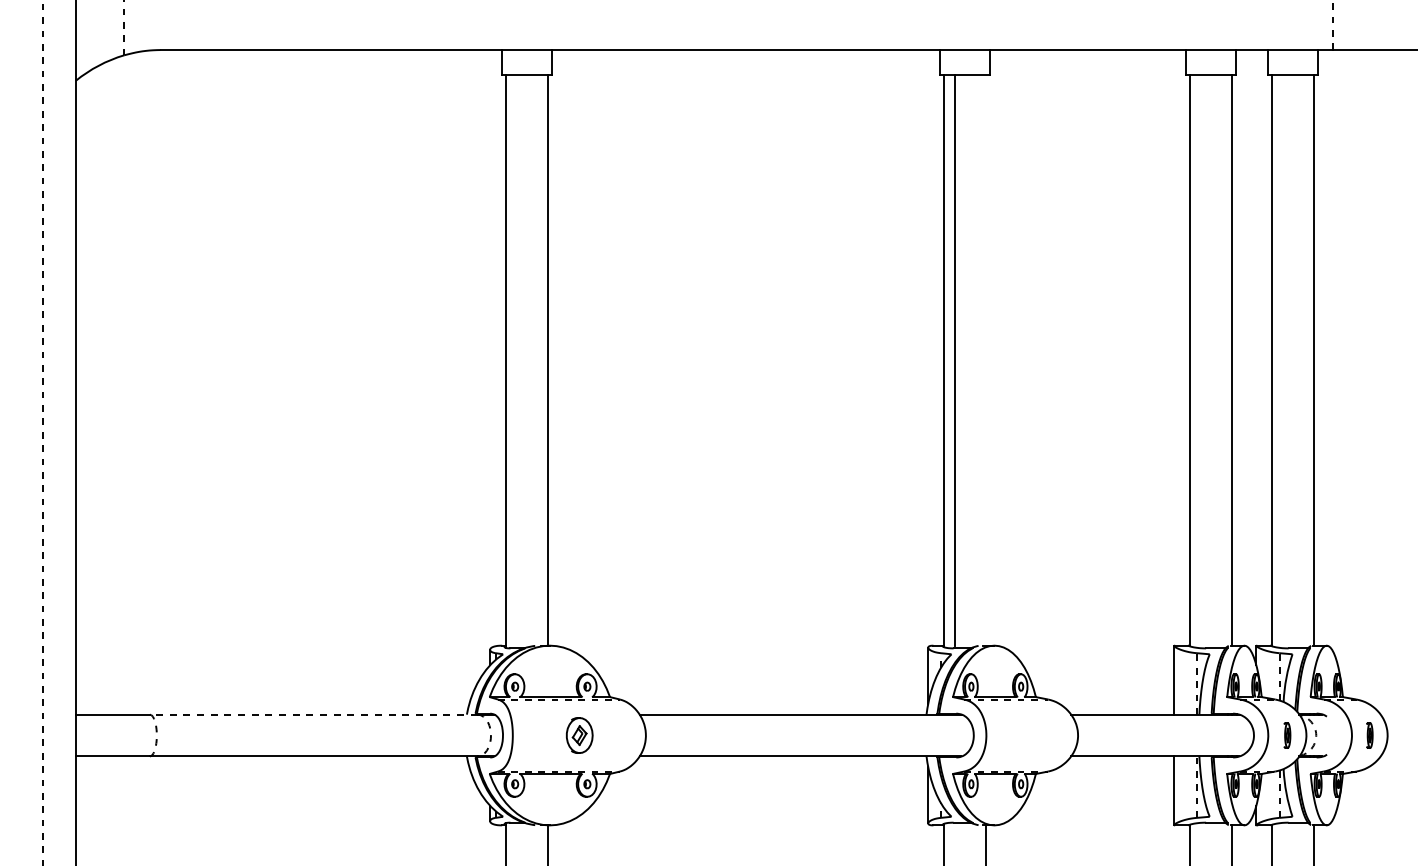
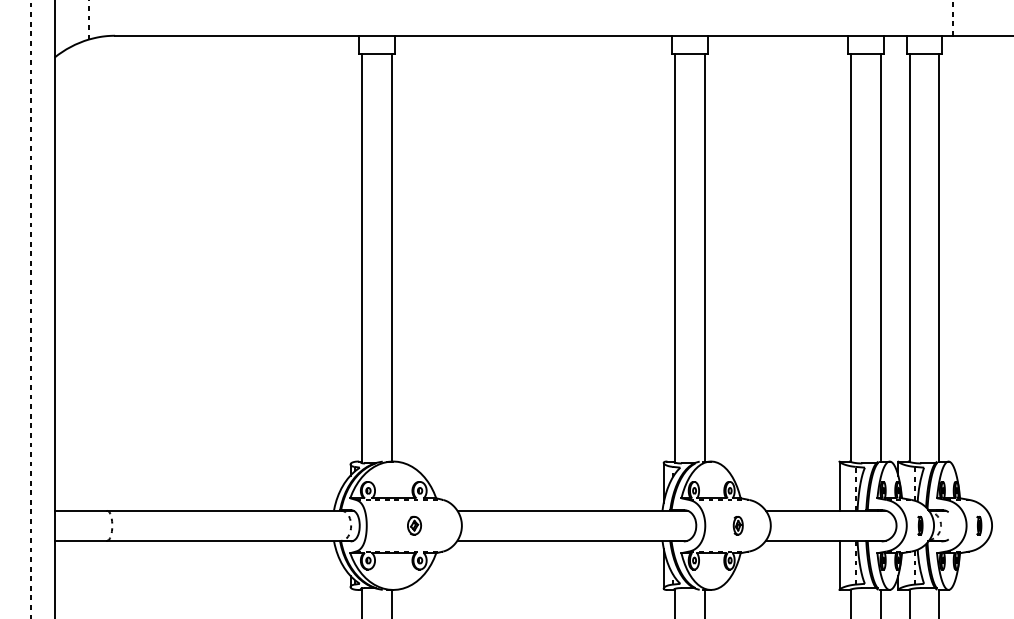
line: (954, 360) -> (704, 257), moved
line: (313, 714) -> (224, 510), dashed -> solid
part: (579, 735) -> (414, 525), size x0.71
part: (1032, 735) -> (738, 525), added

